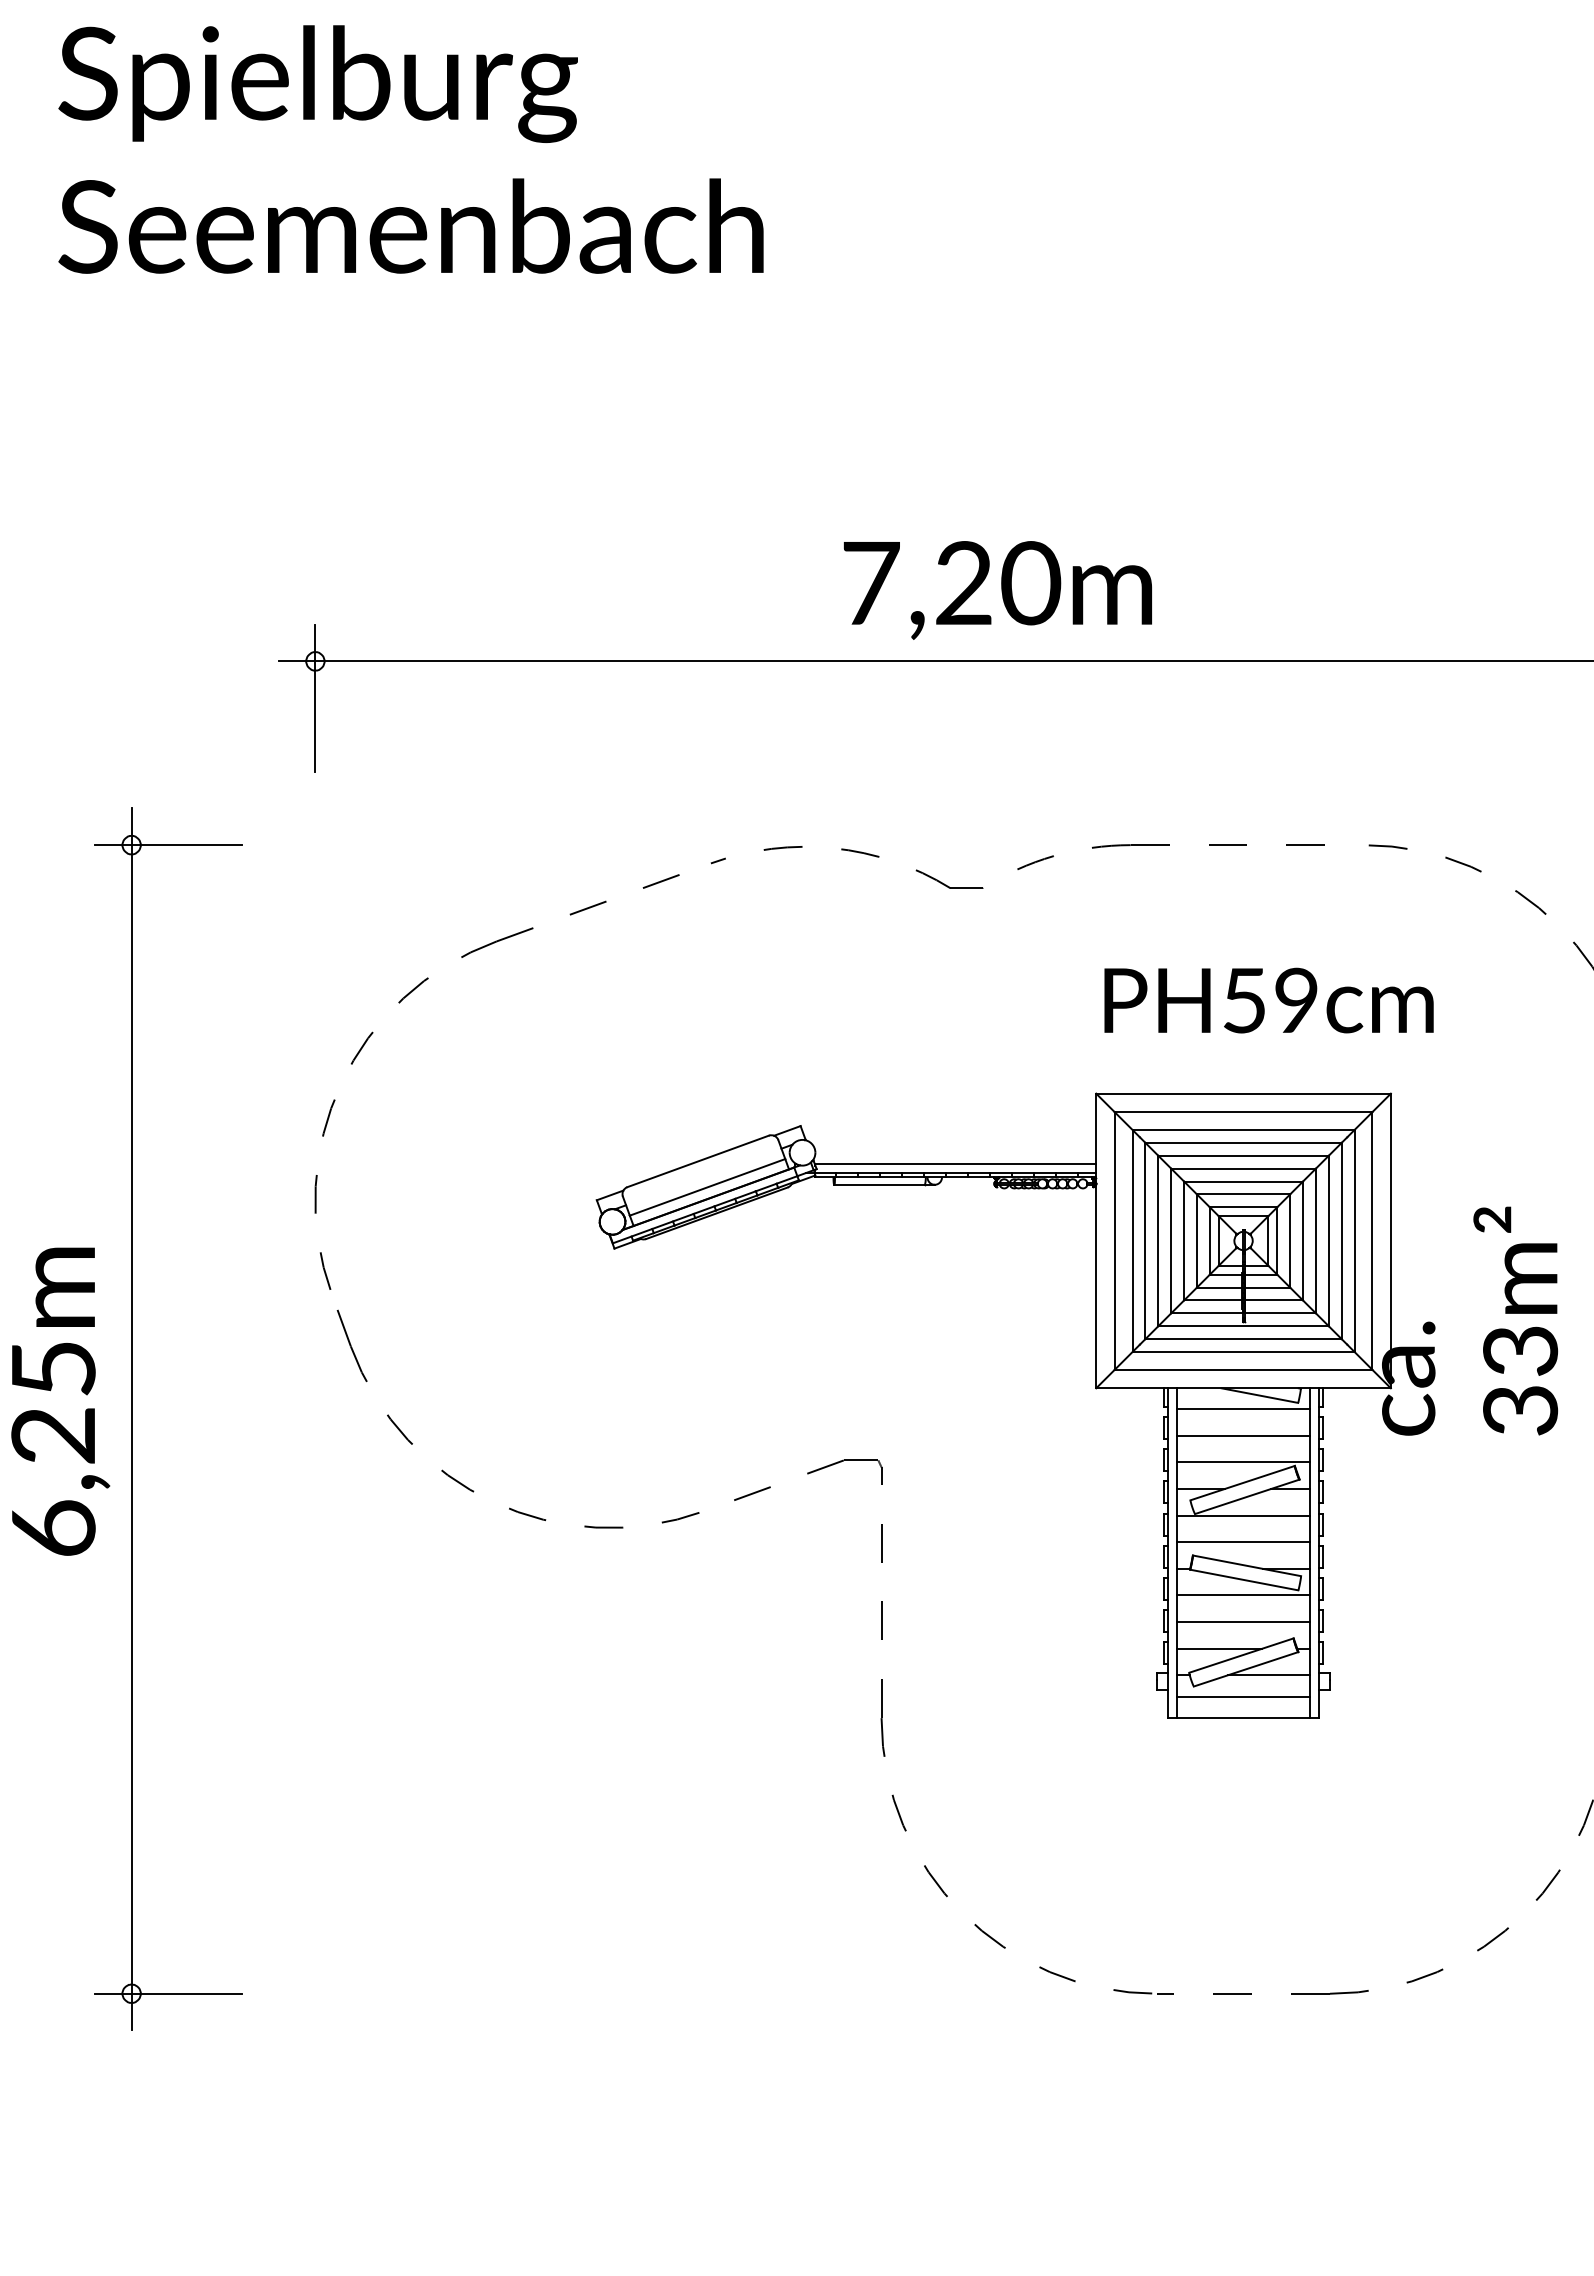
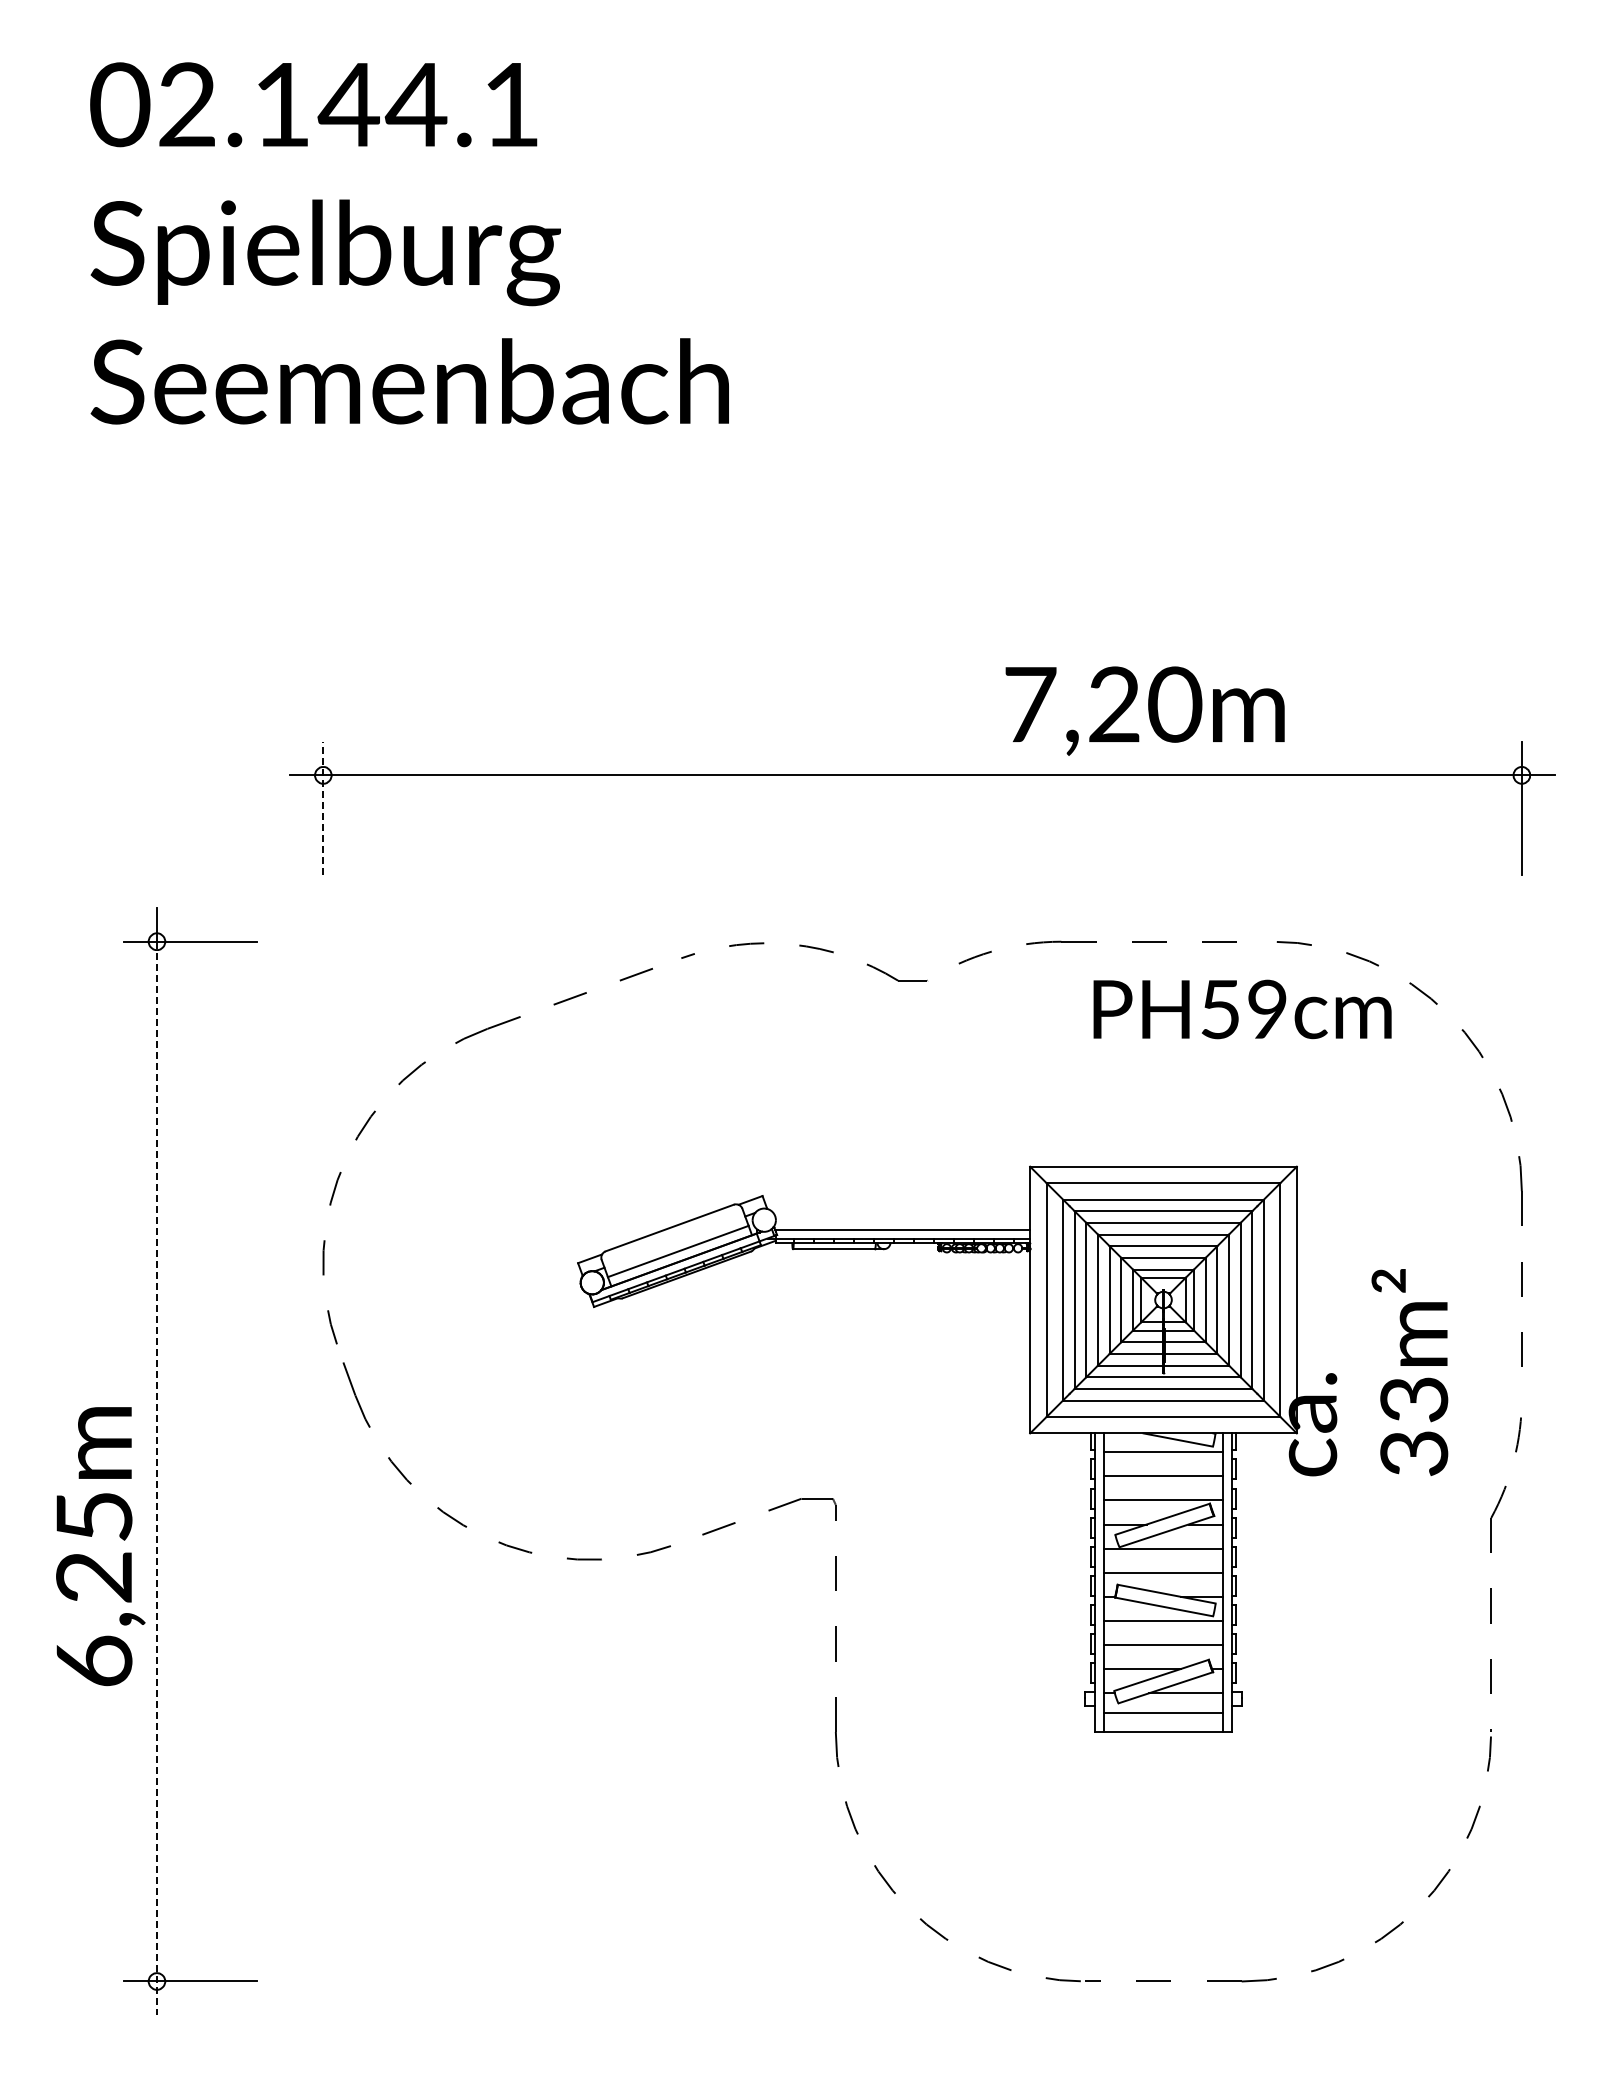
text: (997, 589) -> (1144, 710), moved
line: (315, 697) -> (323, 808), solid -> dashed
text: (1268, 1000) -> (1242, 1009), moved
text: (60, 1401) -> (100, 1546), moved
line: (131, 1438) -> (156, 1478), solid -> dashed

